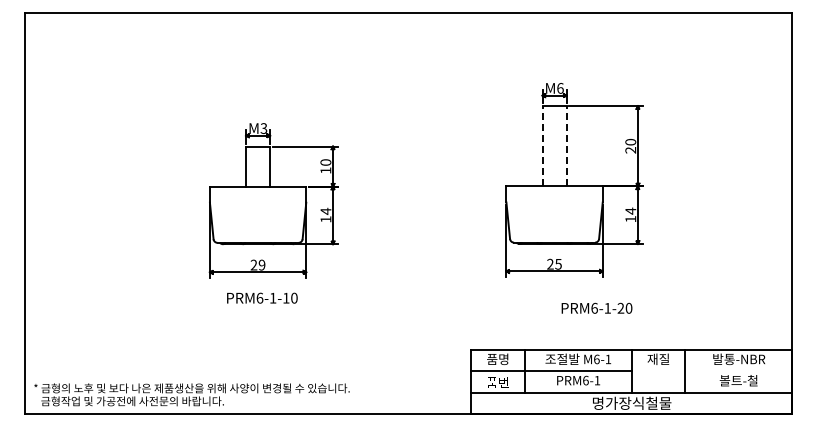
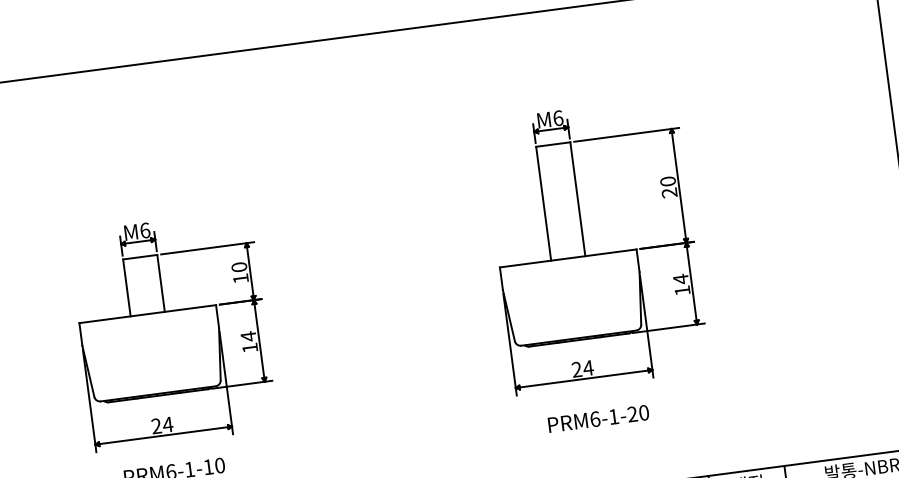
text: (263, 128) -> (144, 230), M3 -> M6
line: (542, 145) -> (543, 202), dashed -> solid
line: (566, 145) -> (577, 198), dashed -> solid
text: (261, 264) -> (167, 423), 29 -> 24
text: (558, 264) -> (588, 368), 25 -> 24
text: (596, 307) -> (597, 417), moved

